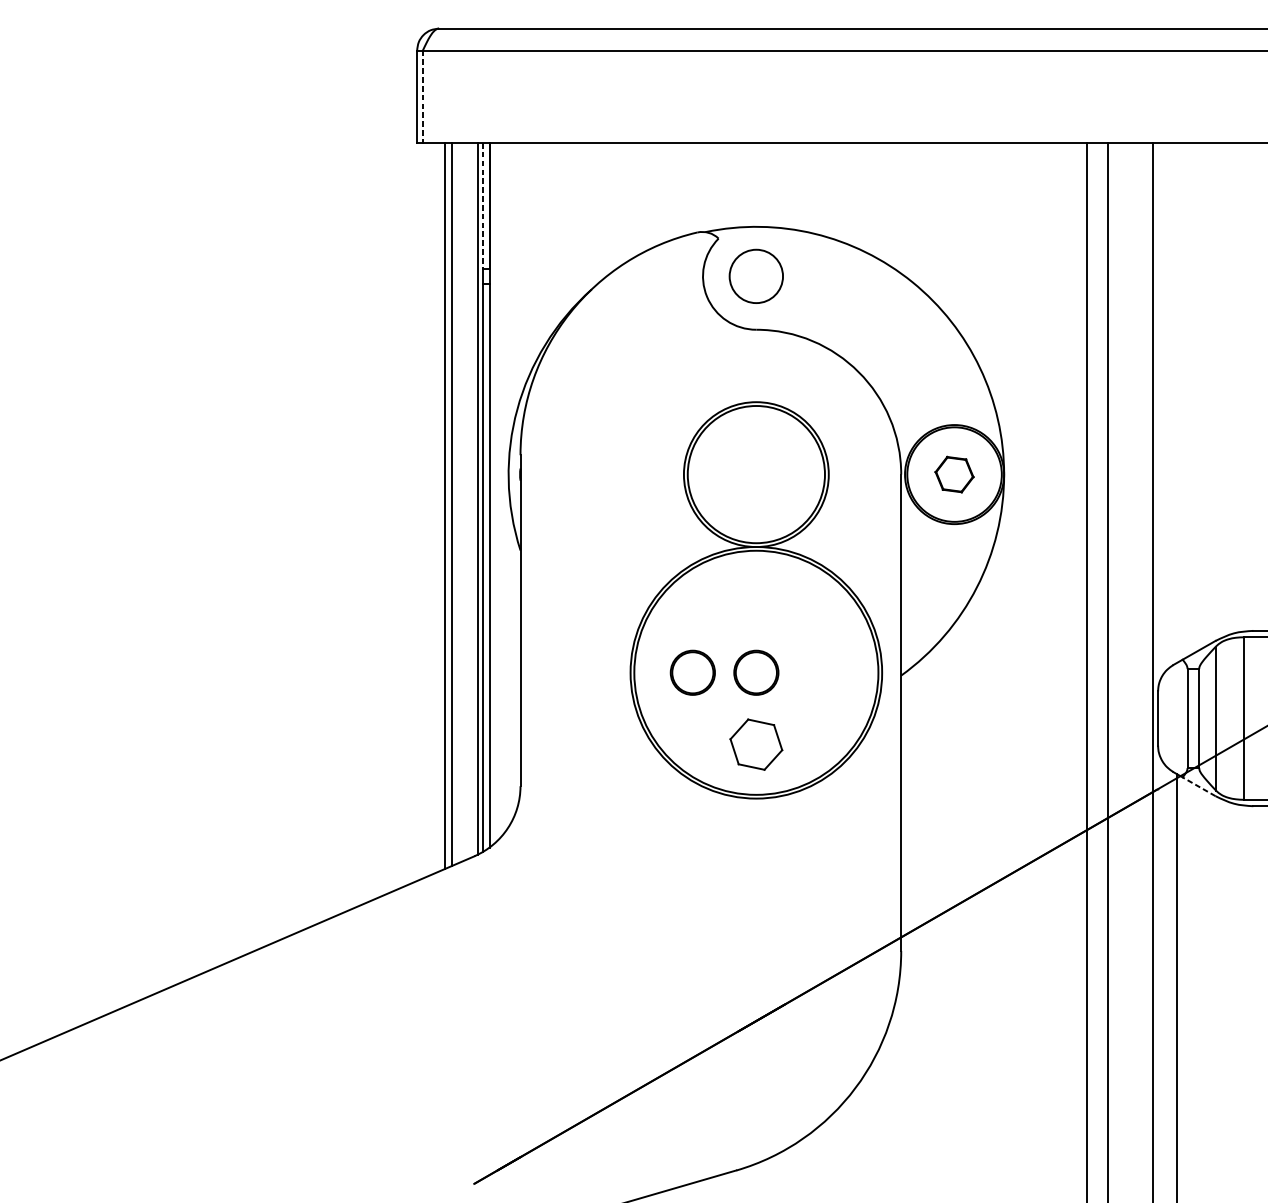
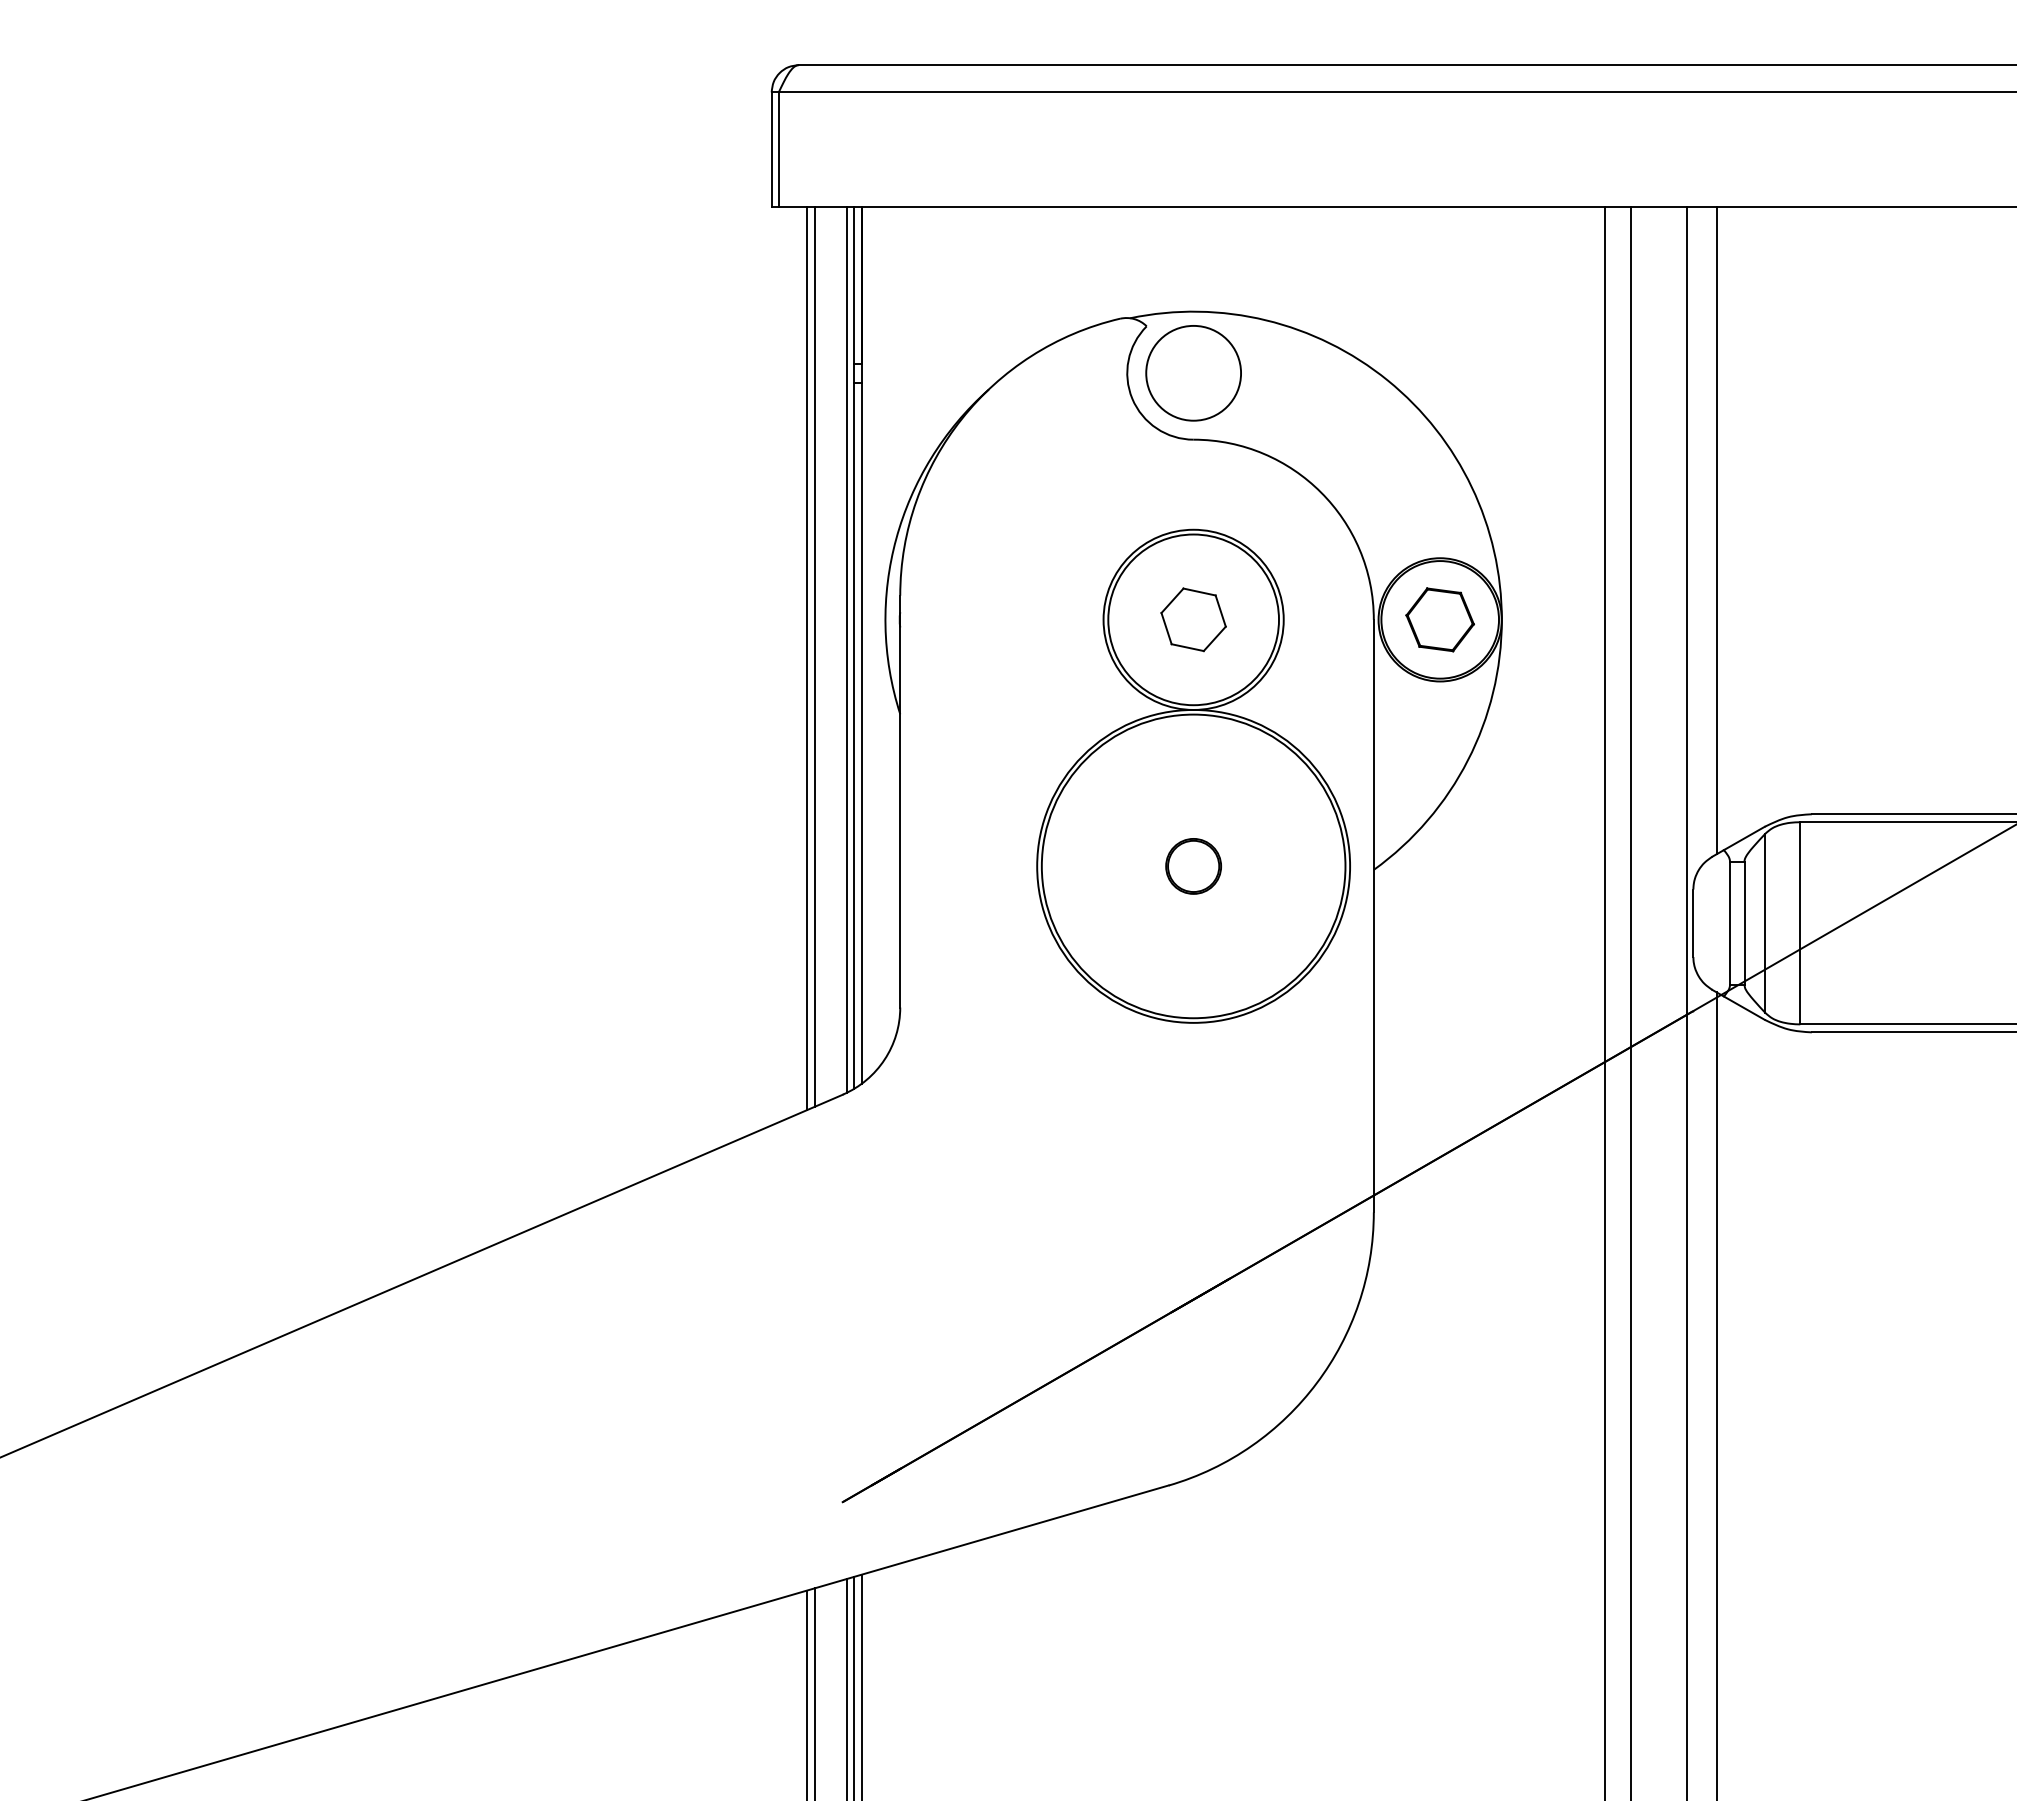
line: (422, 97) -> (778, 150), dashed -> solid
line: (483, 206) -> (854, 286), dashed -> solid
circle: (756, 276) -> (1193, 373), size x1.43
line: (1176, 402) -> (1716, 530), added
part: (954, 474) -> (1439, 619), size x1.43
part: (692, 672) -> (1114, 866), removed
part: (756, 744) -> (1193, 619), moved
line: (1199, 787) -> (1744, 1008), dashed -> solid

